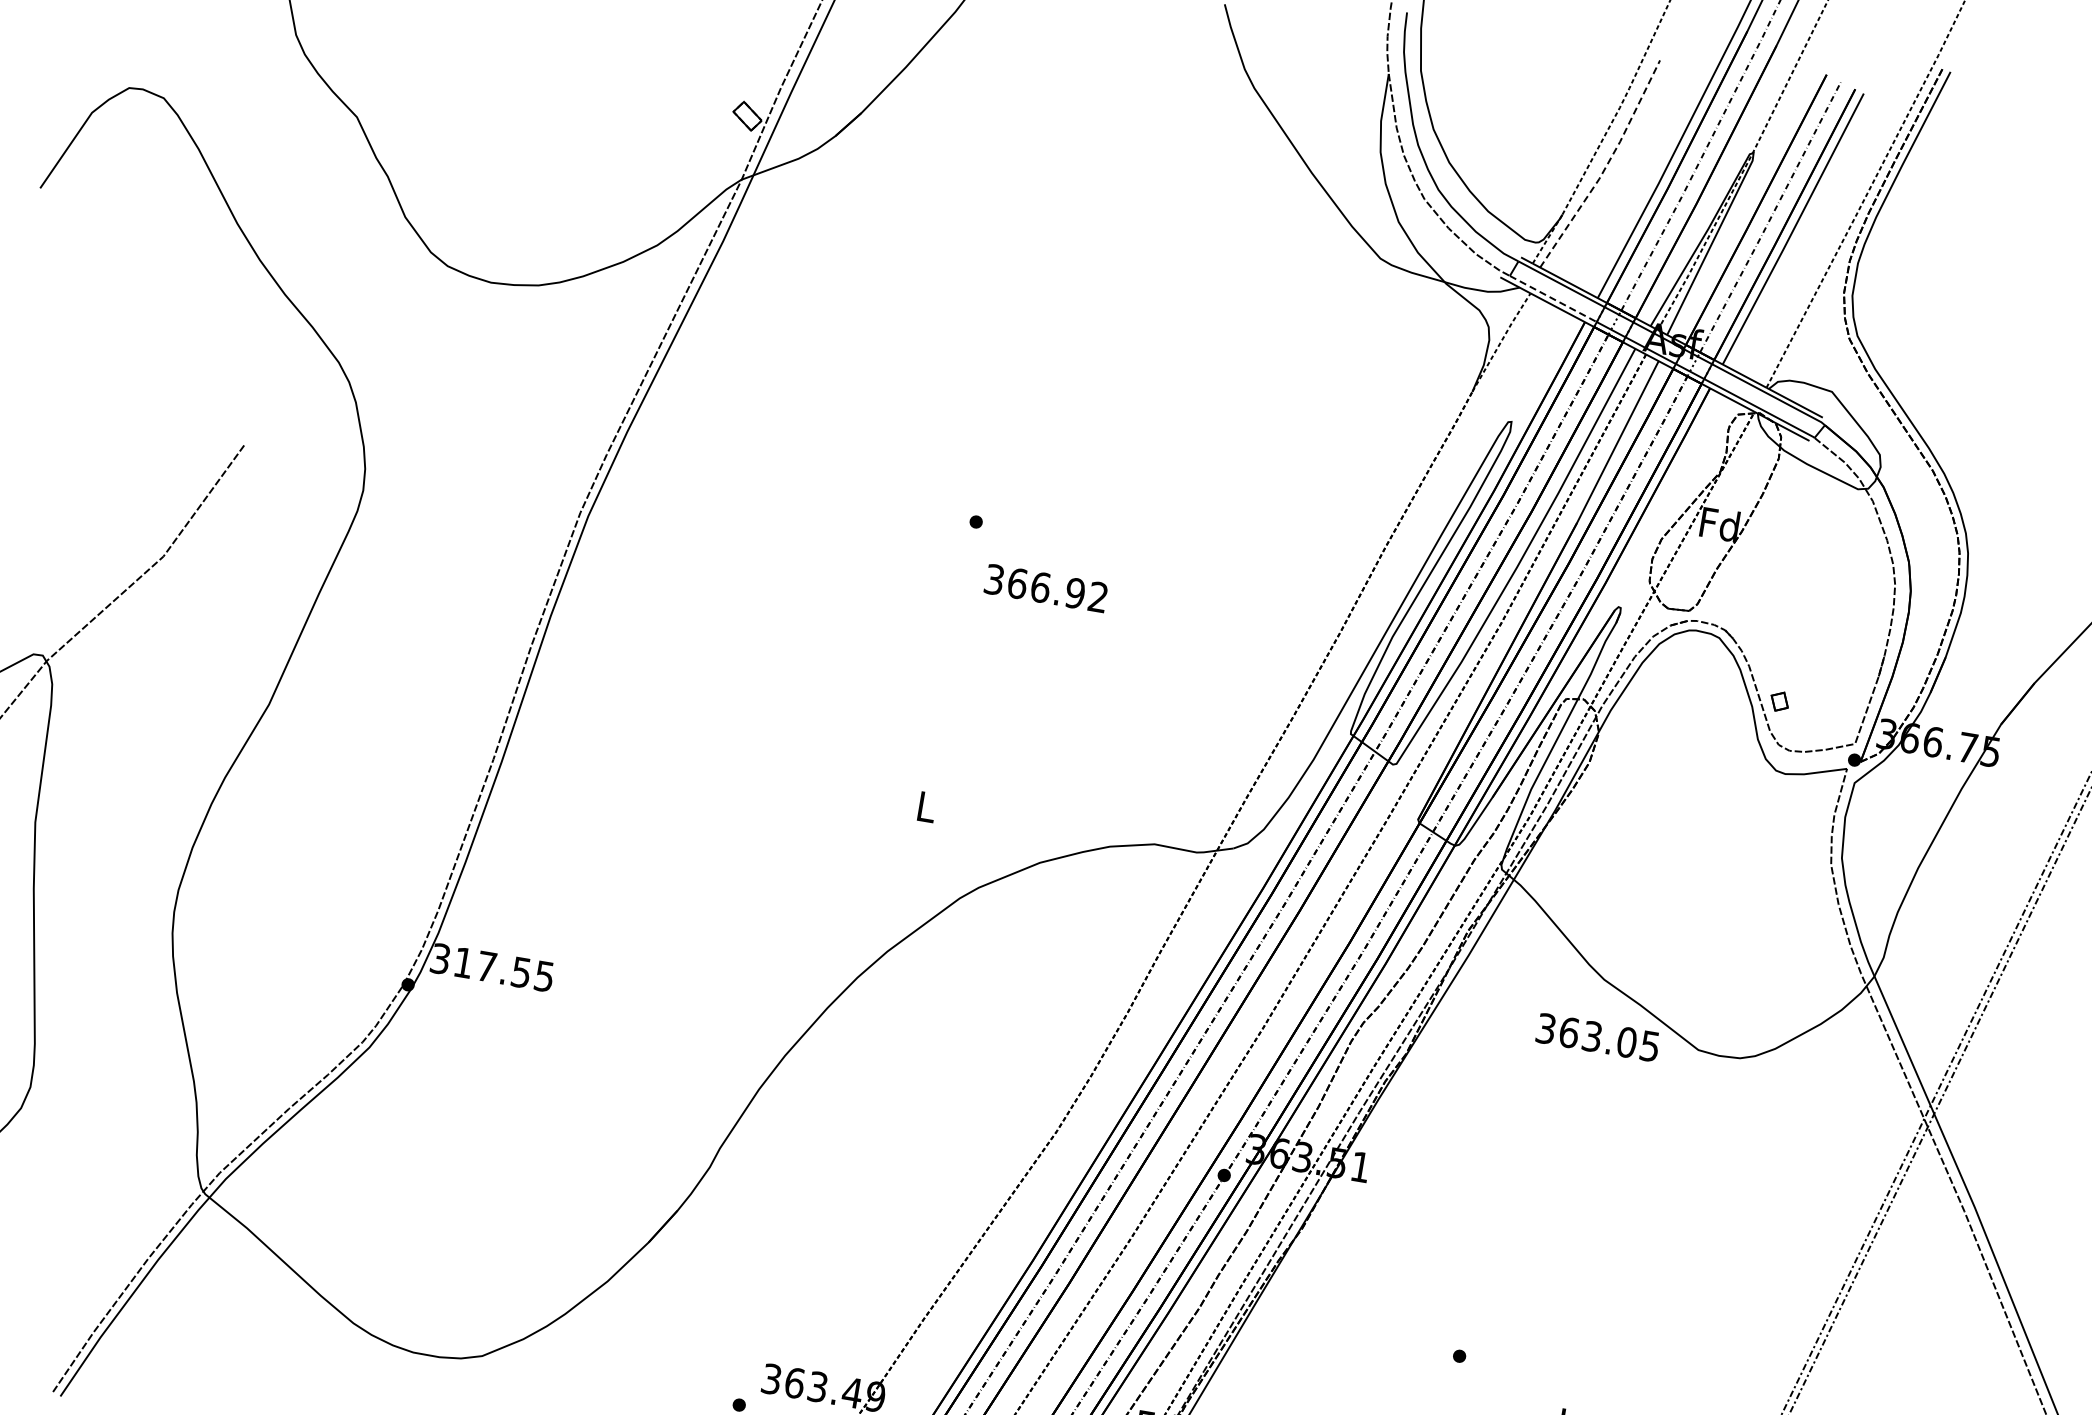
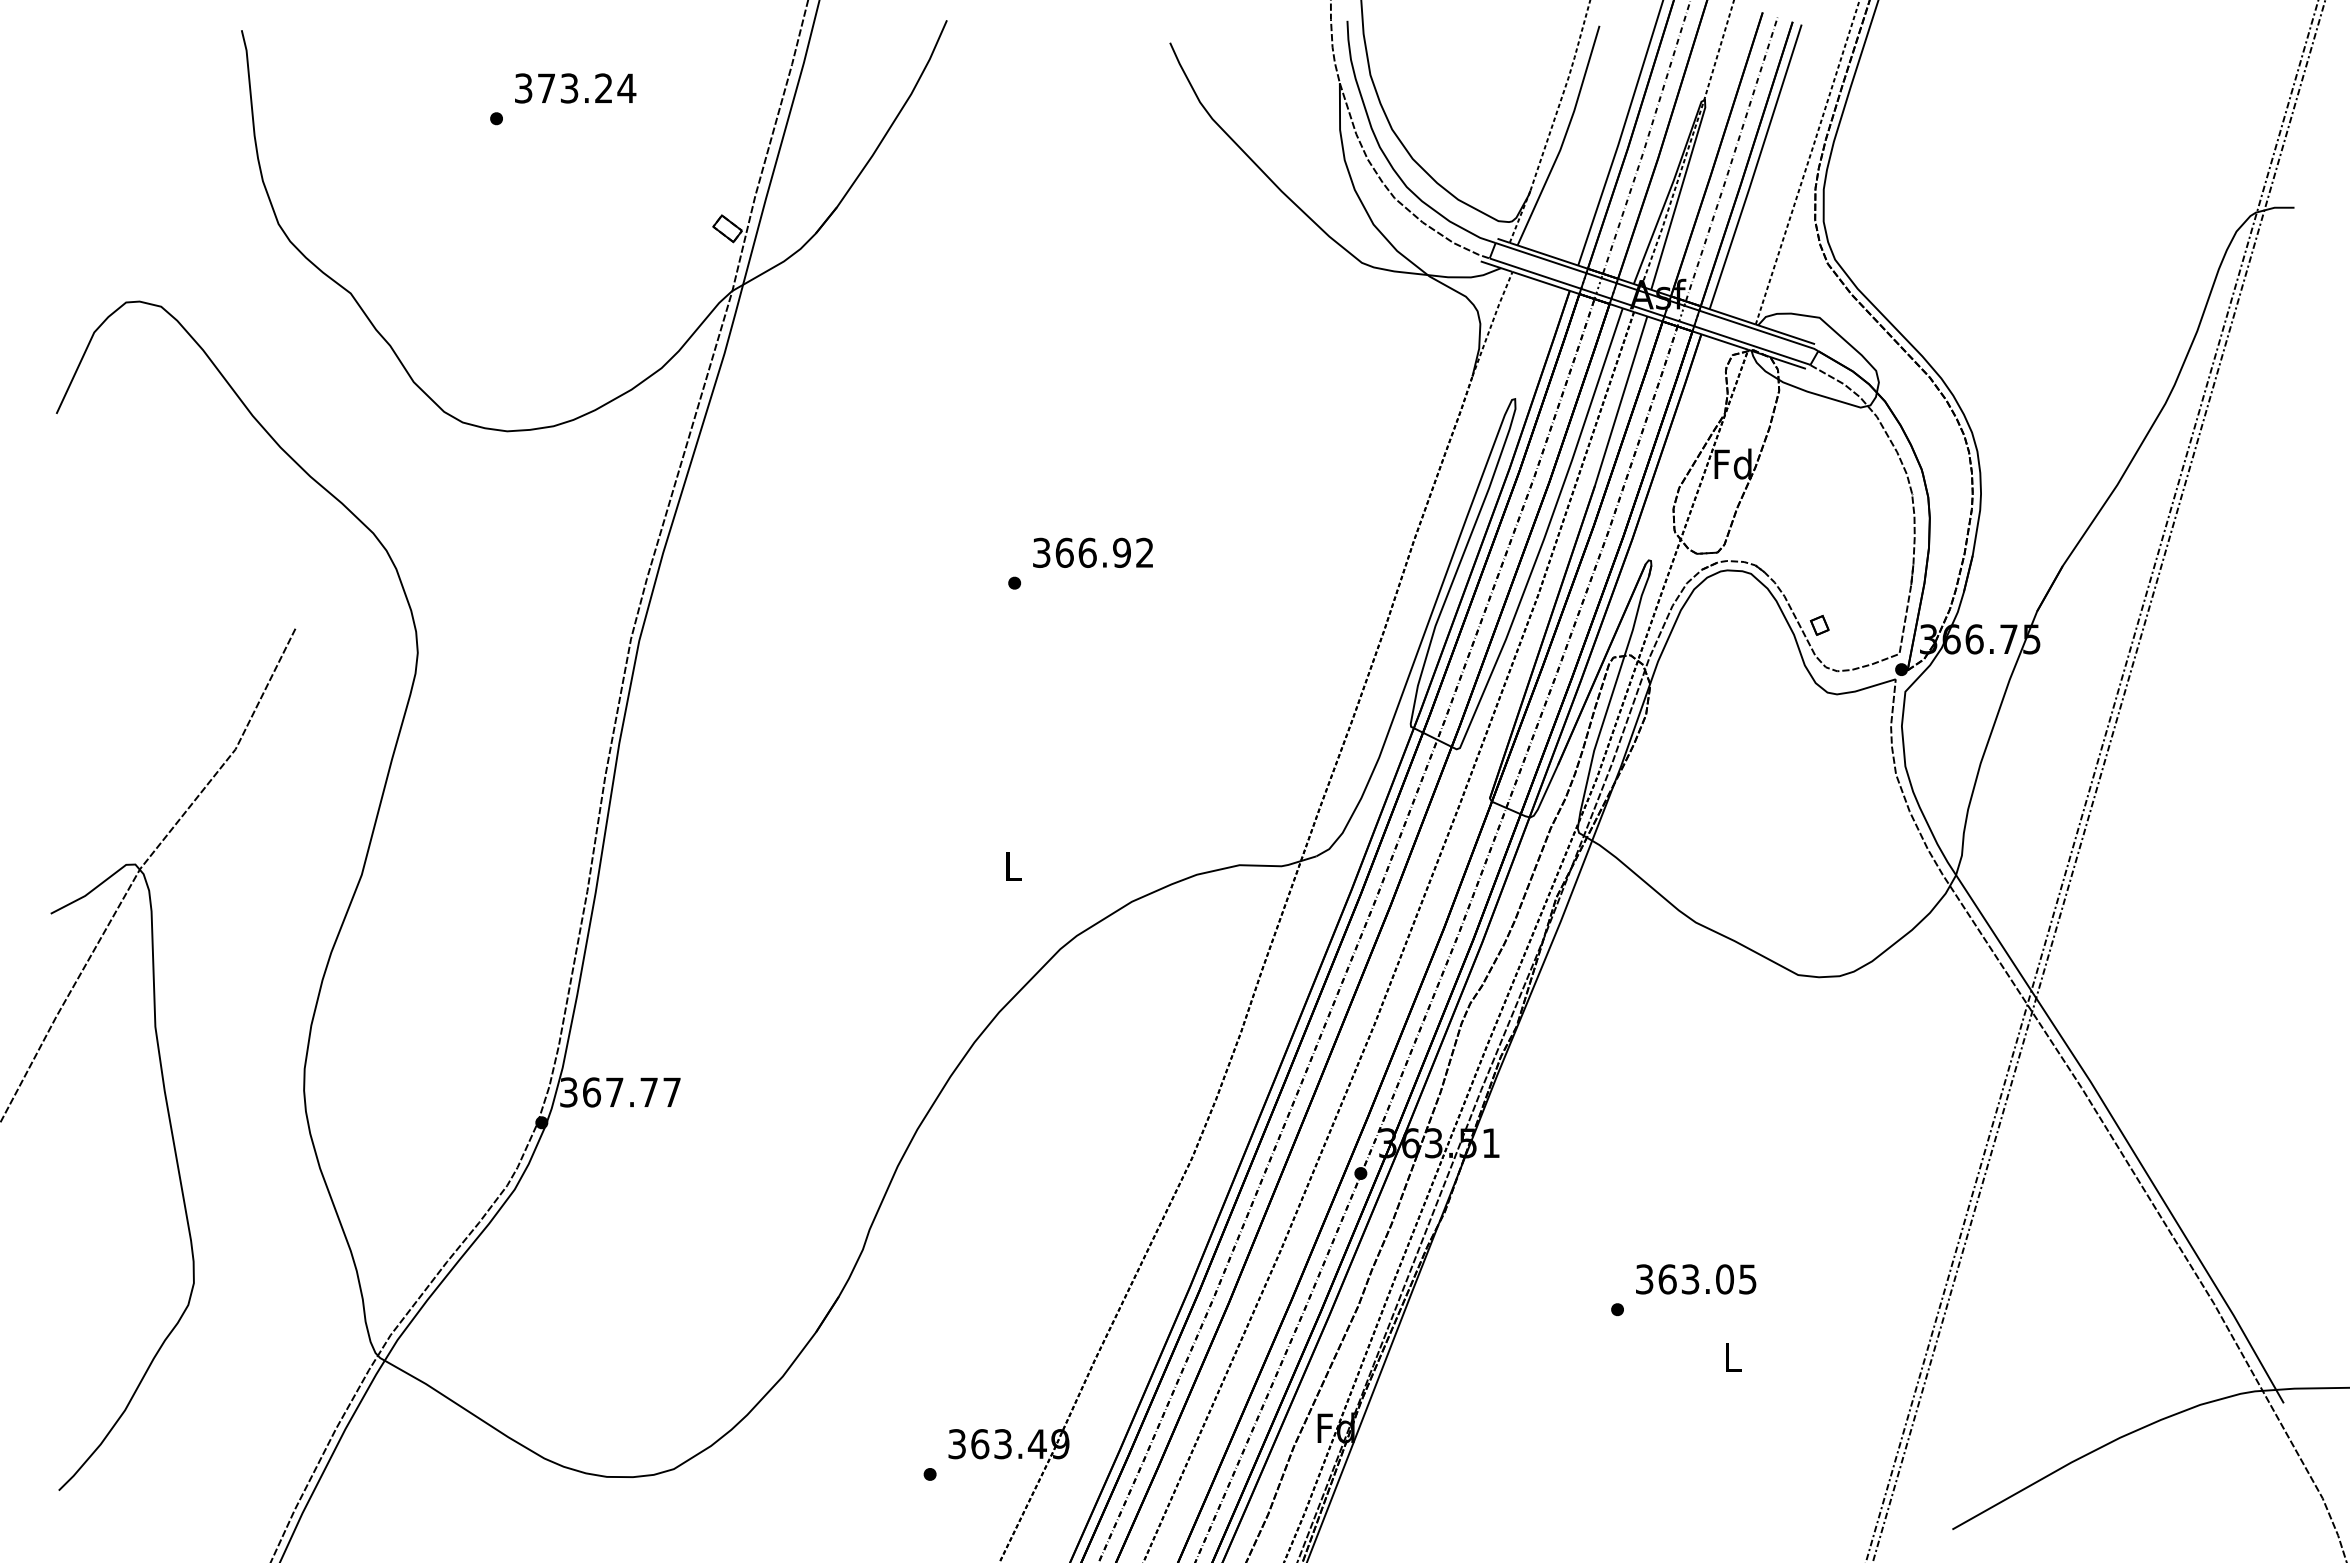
line: (1605, 167) -> (1564, 138), dashed -> solid
line: (1553, 298) -> (1535, 273), dashed -> solid
text: (1045, 587) -> (1092, 552), moved
text: (503, 969) -> (631, 1092), 317.55 -> 367.77
text: (1598, 1037) -> (1696, 1279), moved

